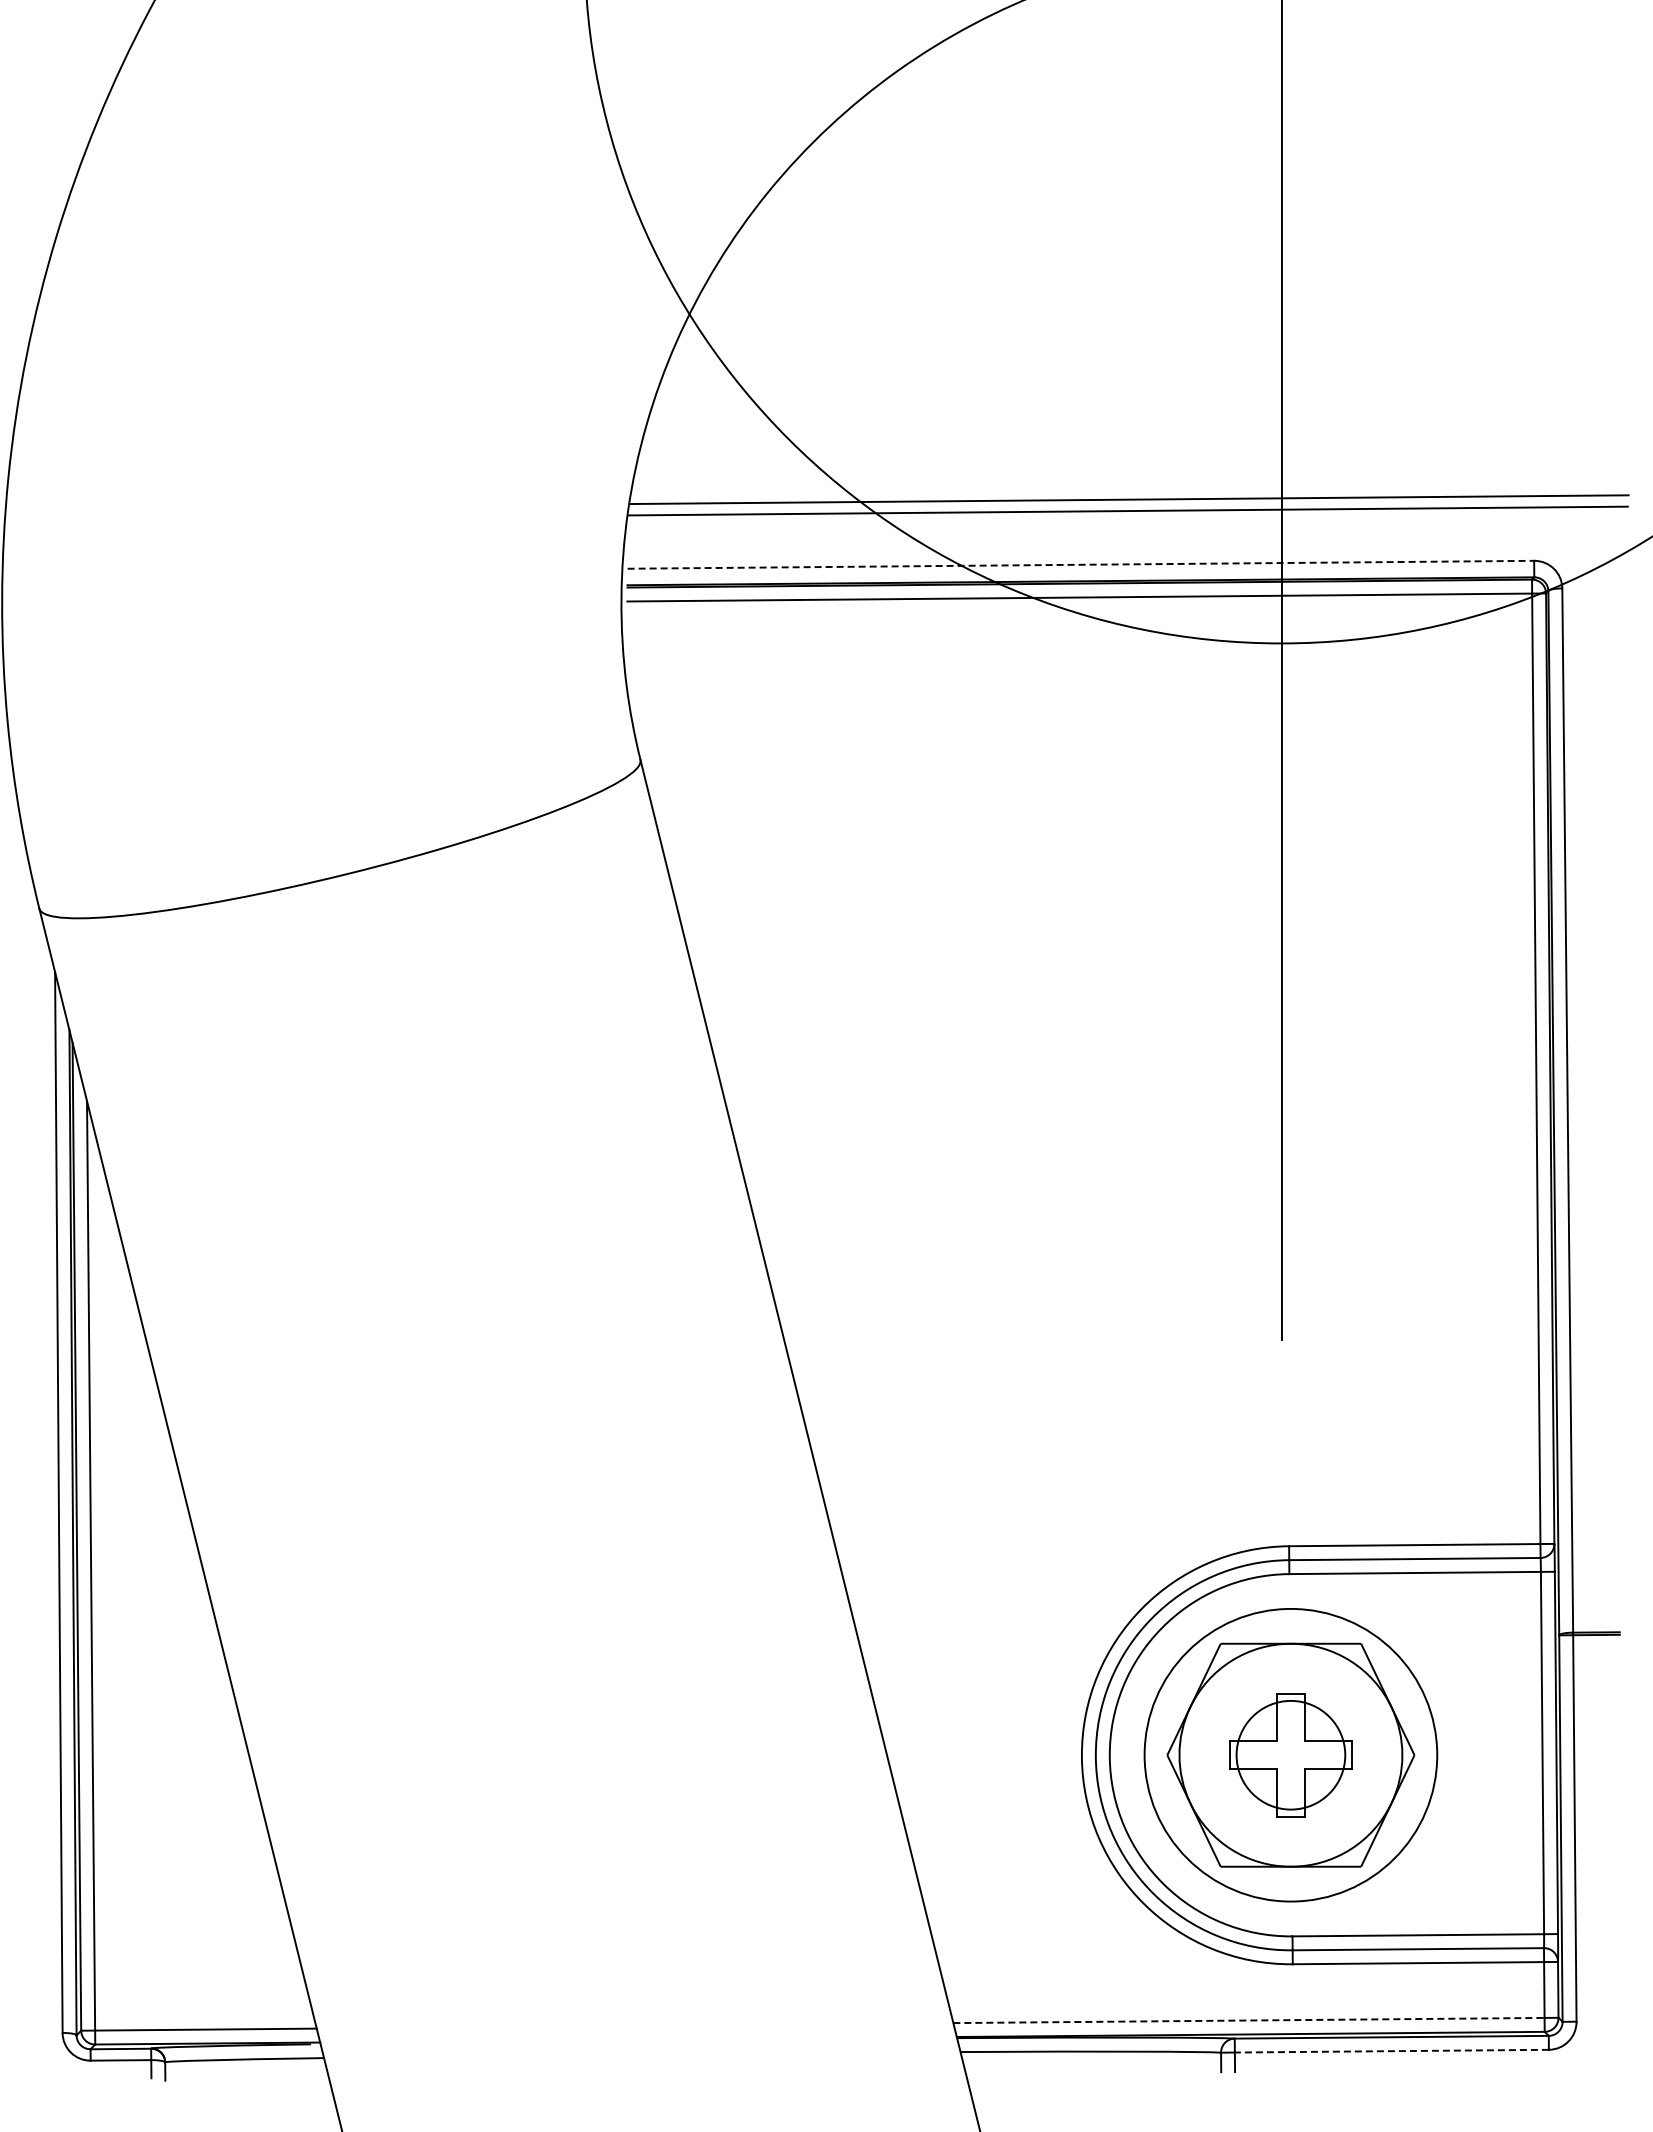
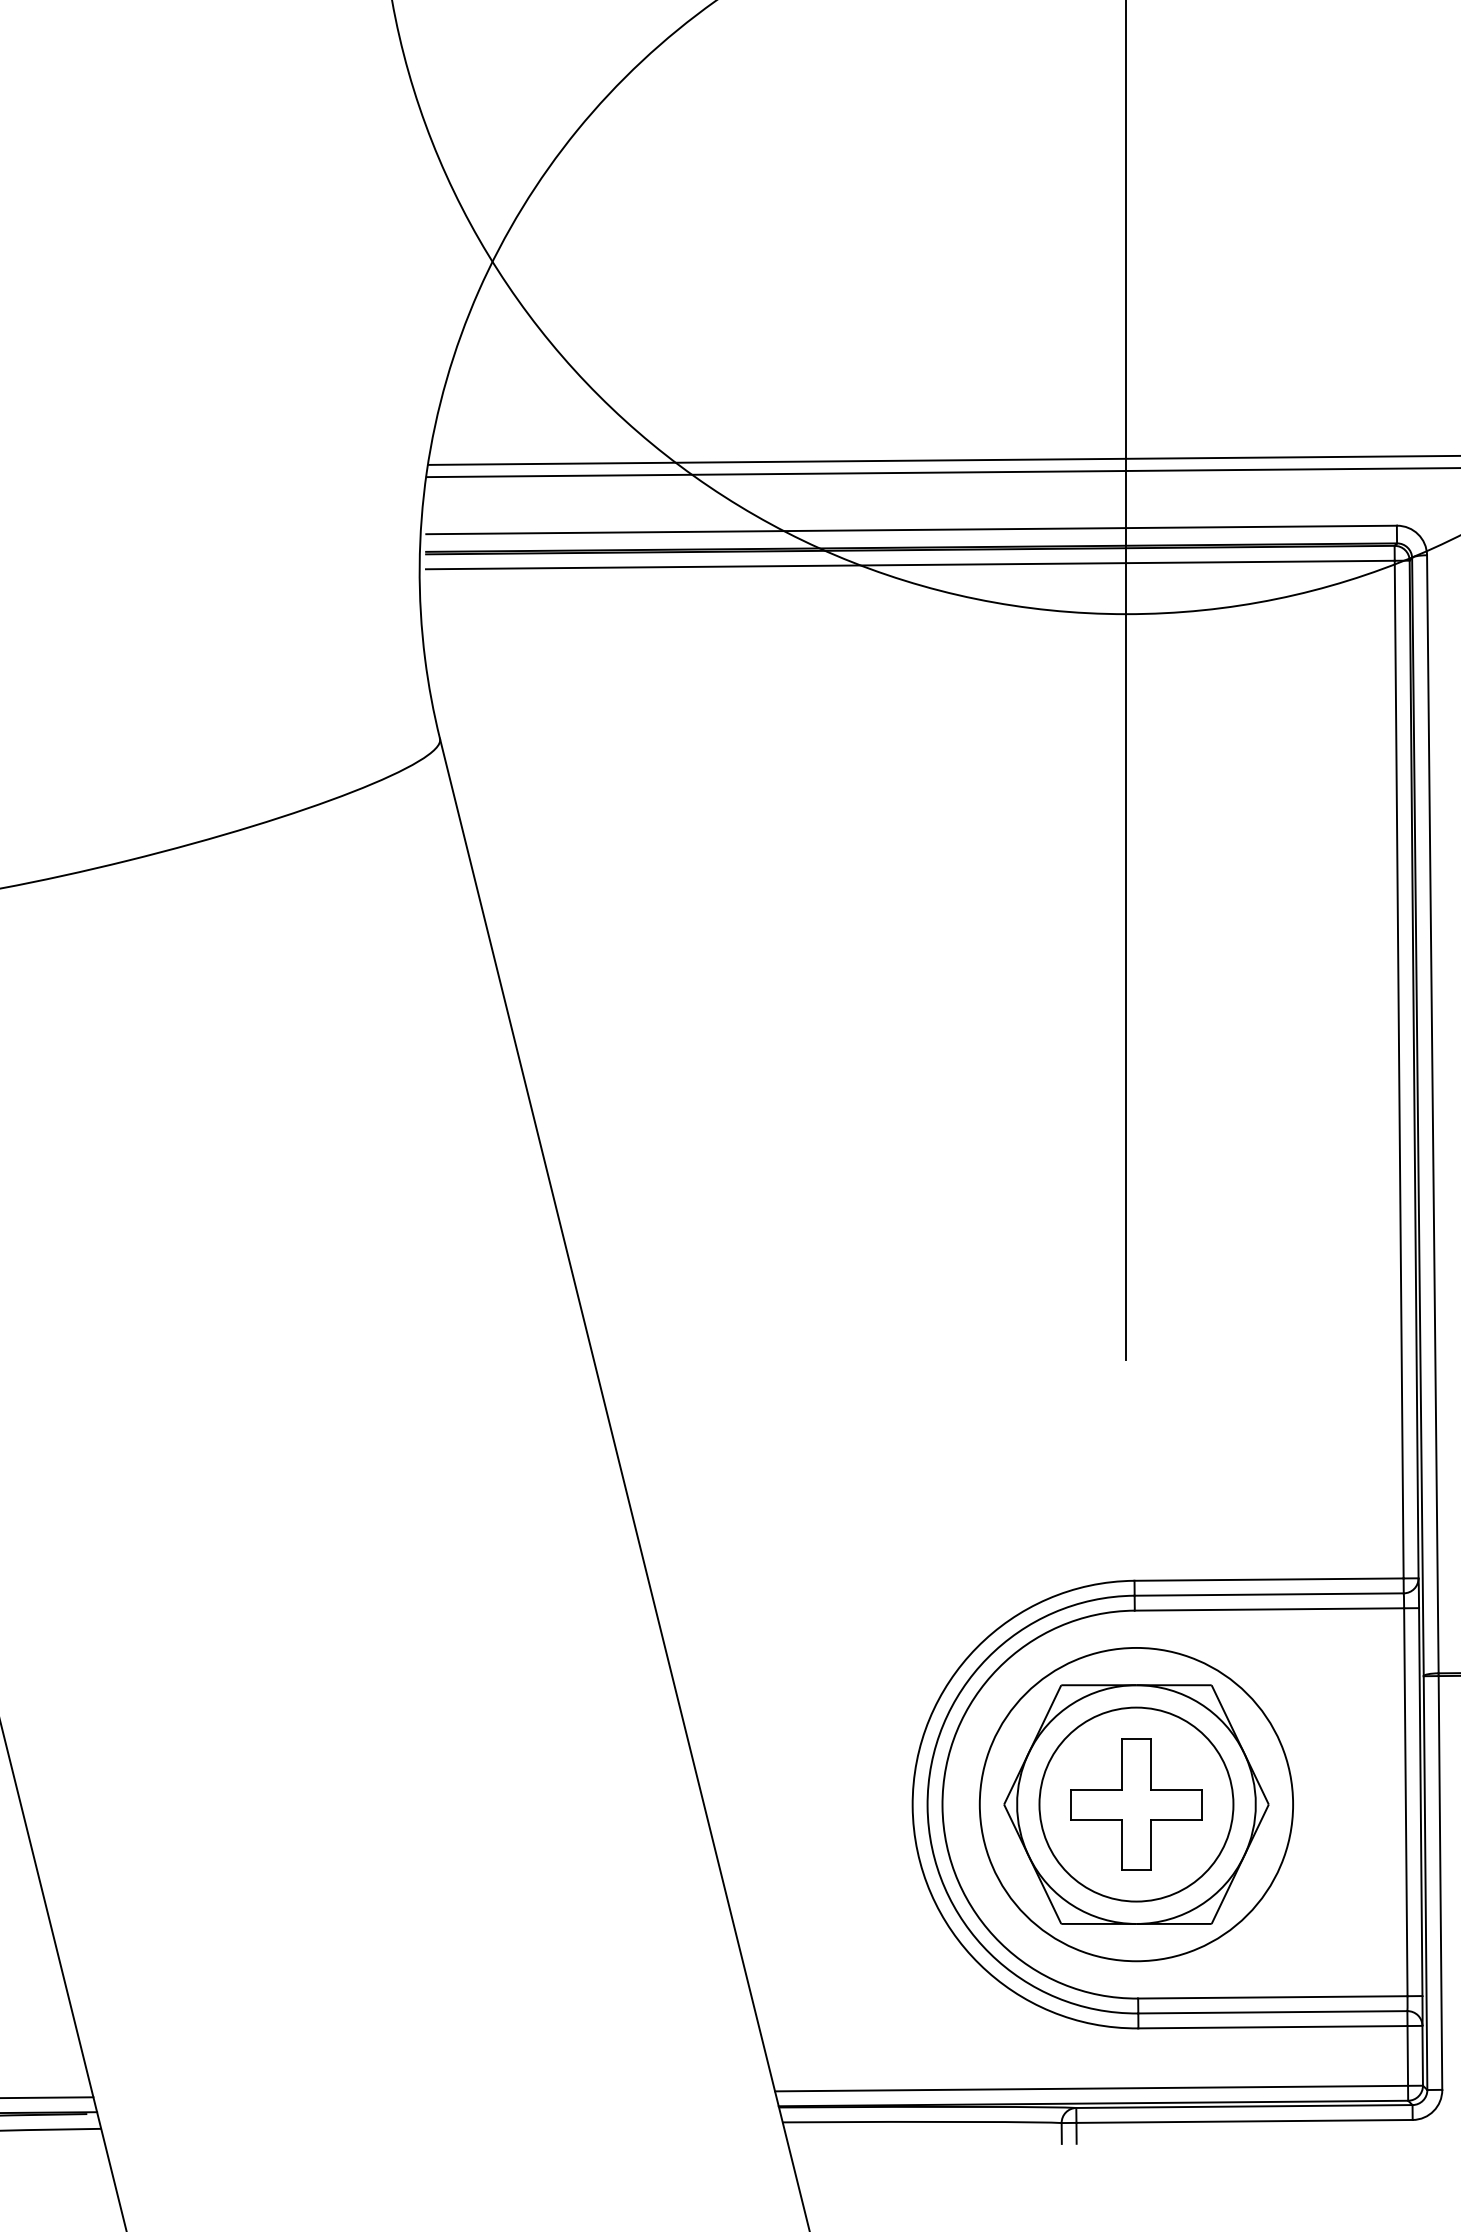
line: (1081, 564) -> (912, 529), dashed -> solid
circle: (1290, 1754) -> (1136, 1803), size x1.67
line: (1248, 2020) -> (1091, 2088), dashed -> solid
line: (1391, 2051) -> (1244, 2121), dashed -> solid

